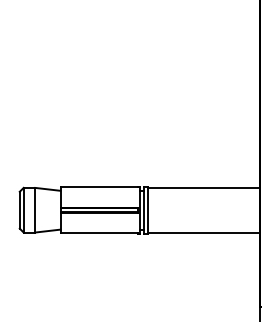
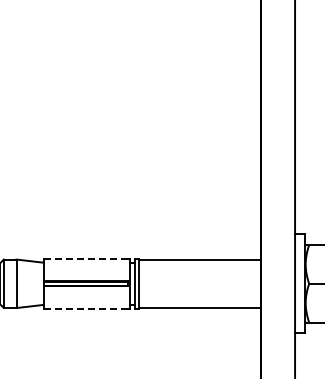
line: (99, 186) -> (86, 258), solid -> dashed
line: (99, 232) -> (86, 308), solid -> dashed

